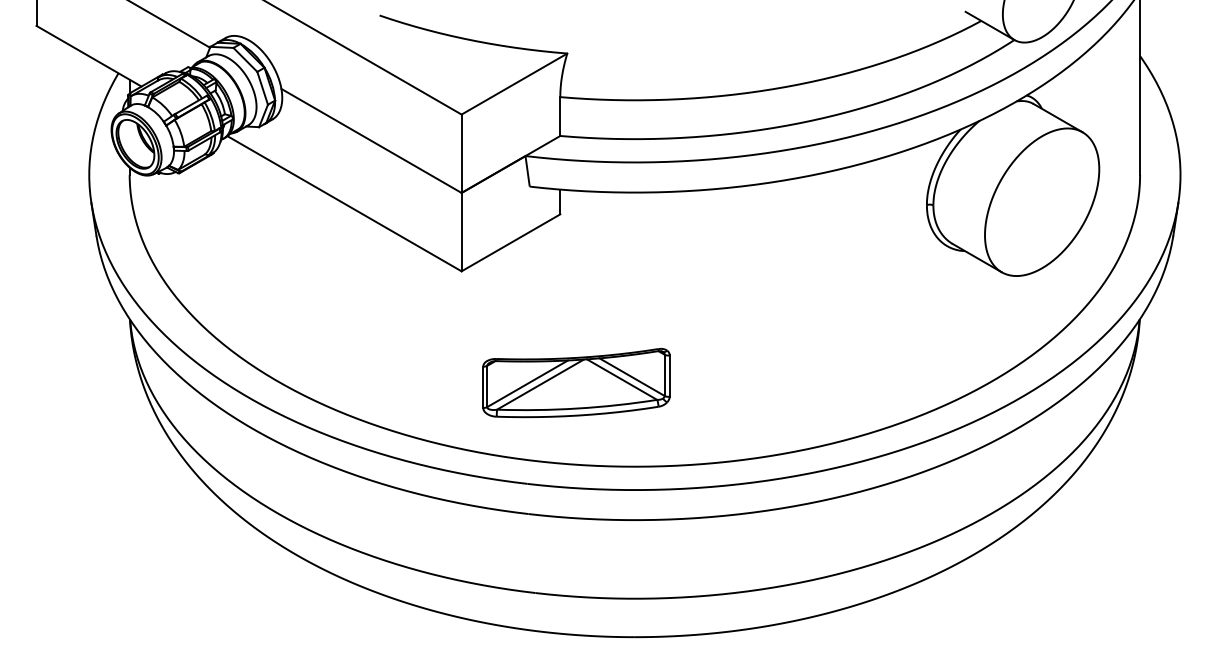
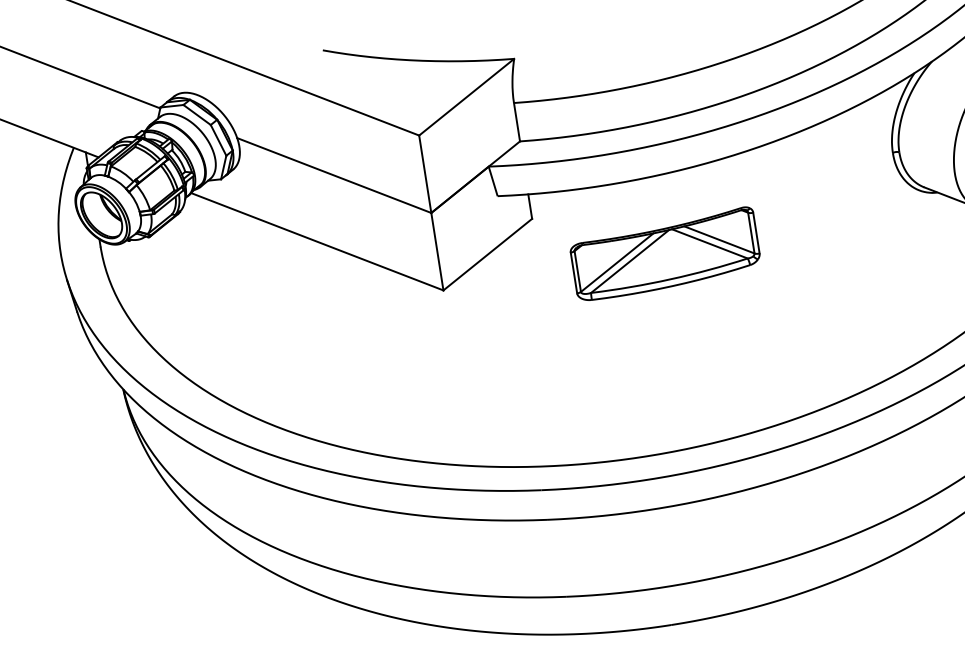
part: (576, 383) -> (665, 254), moved

